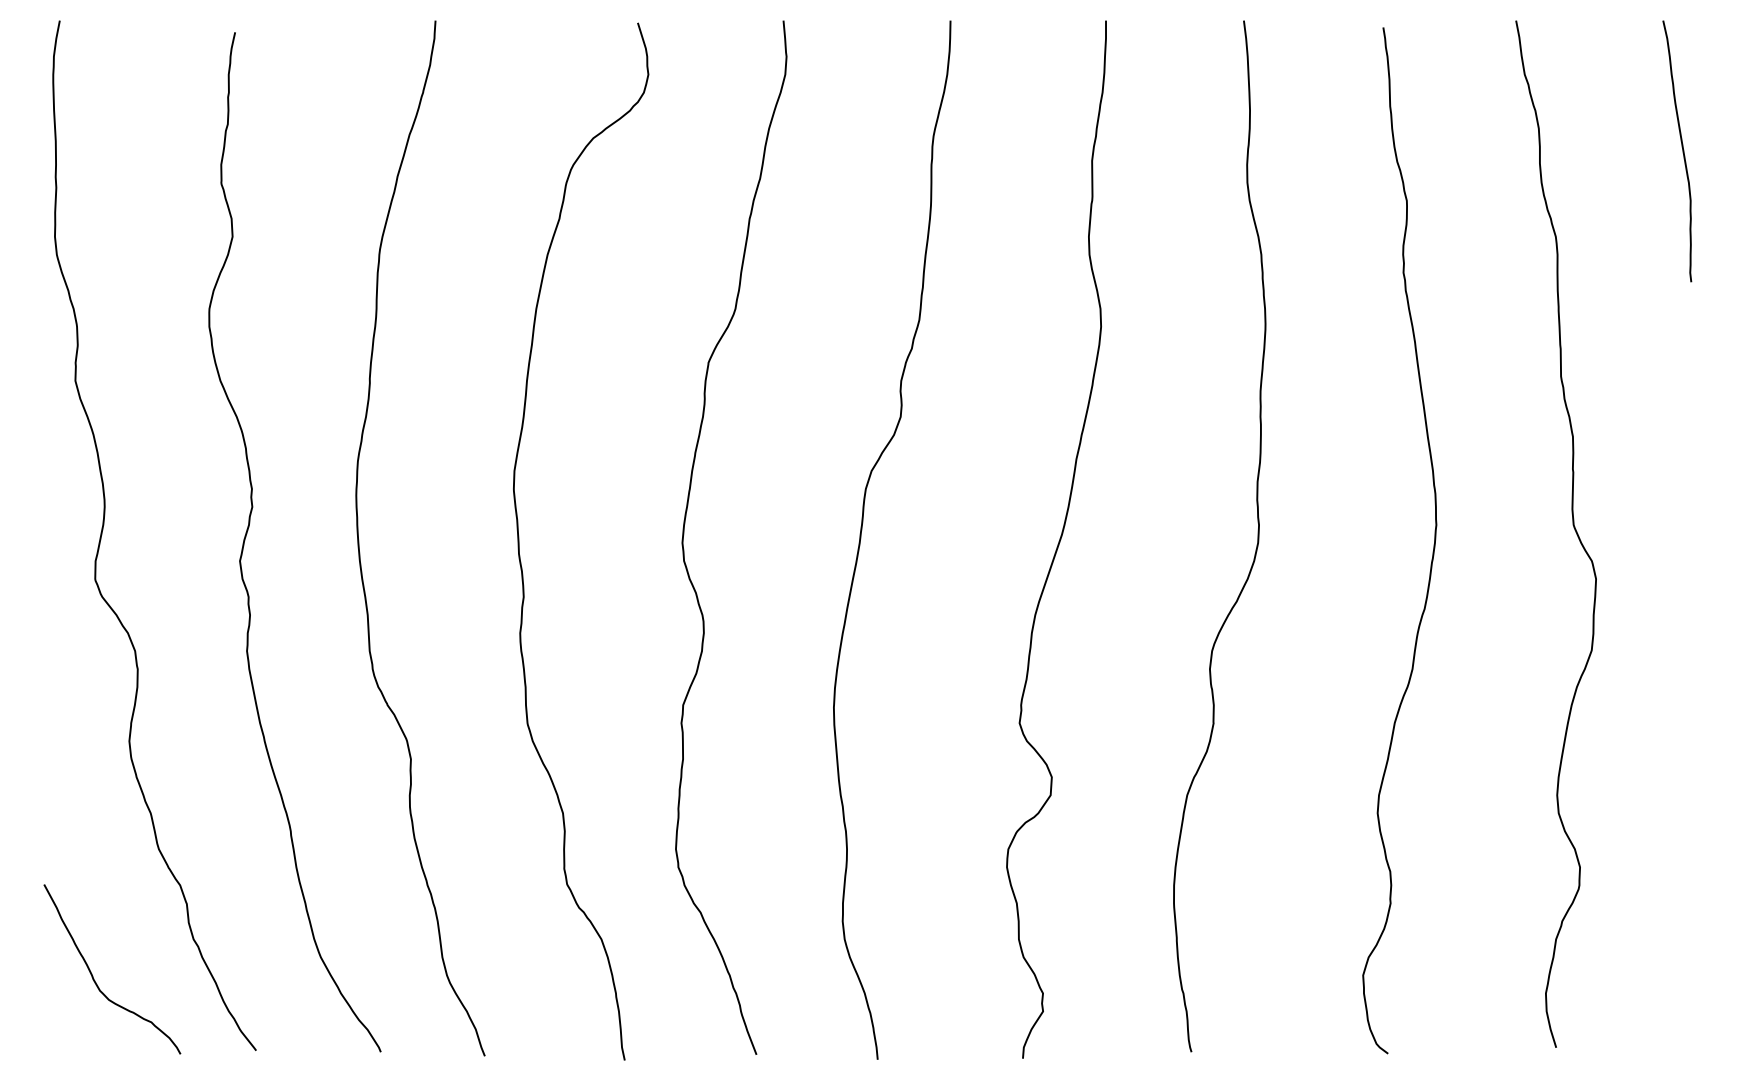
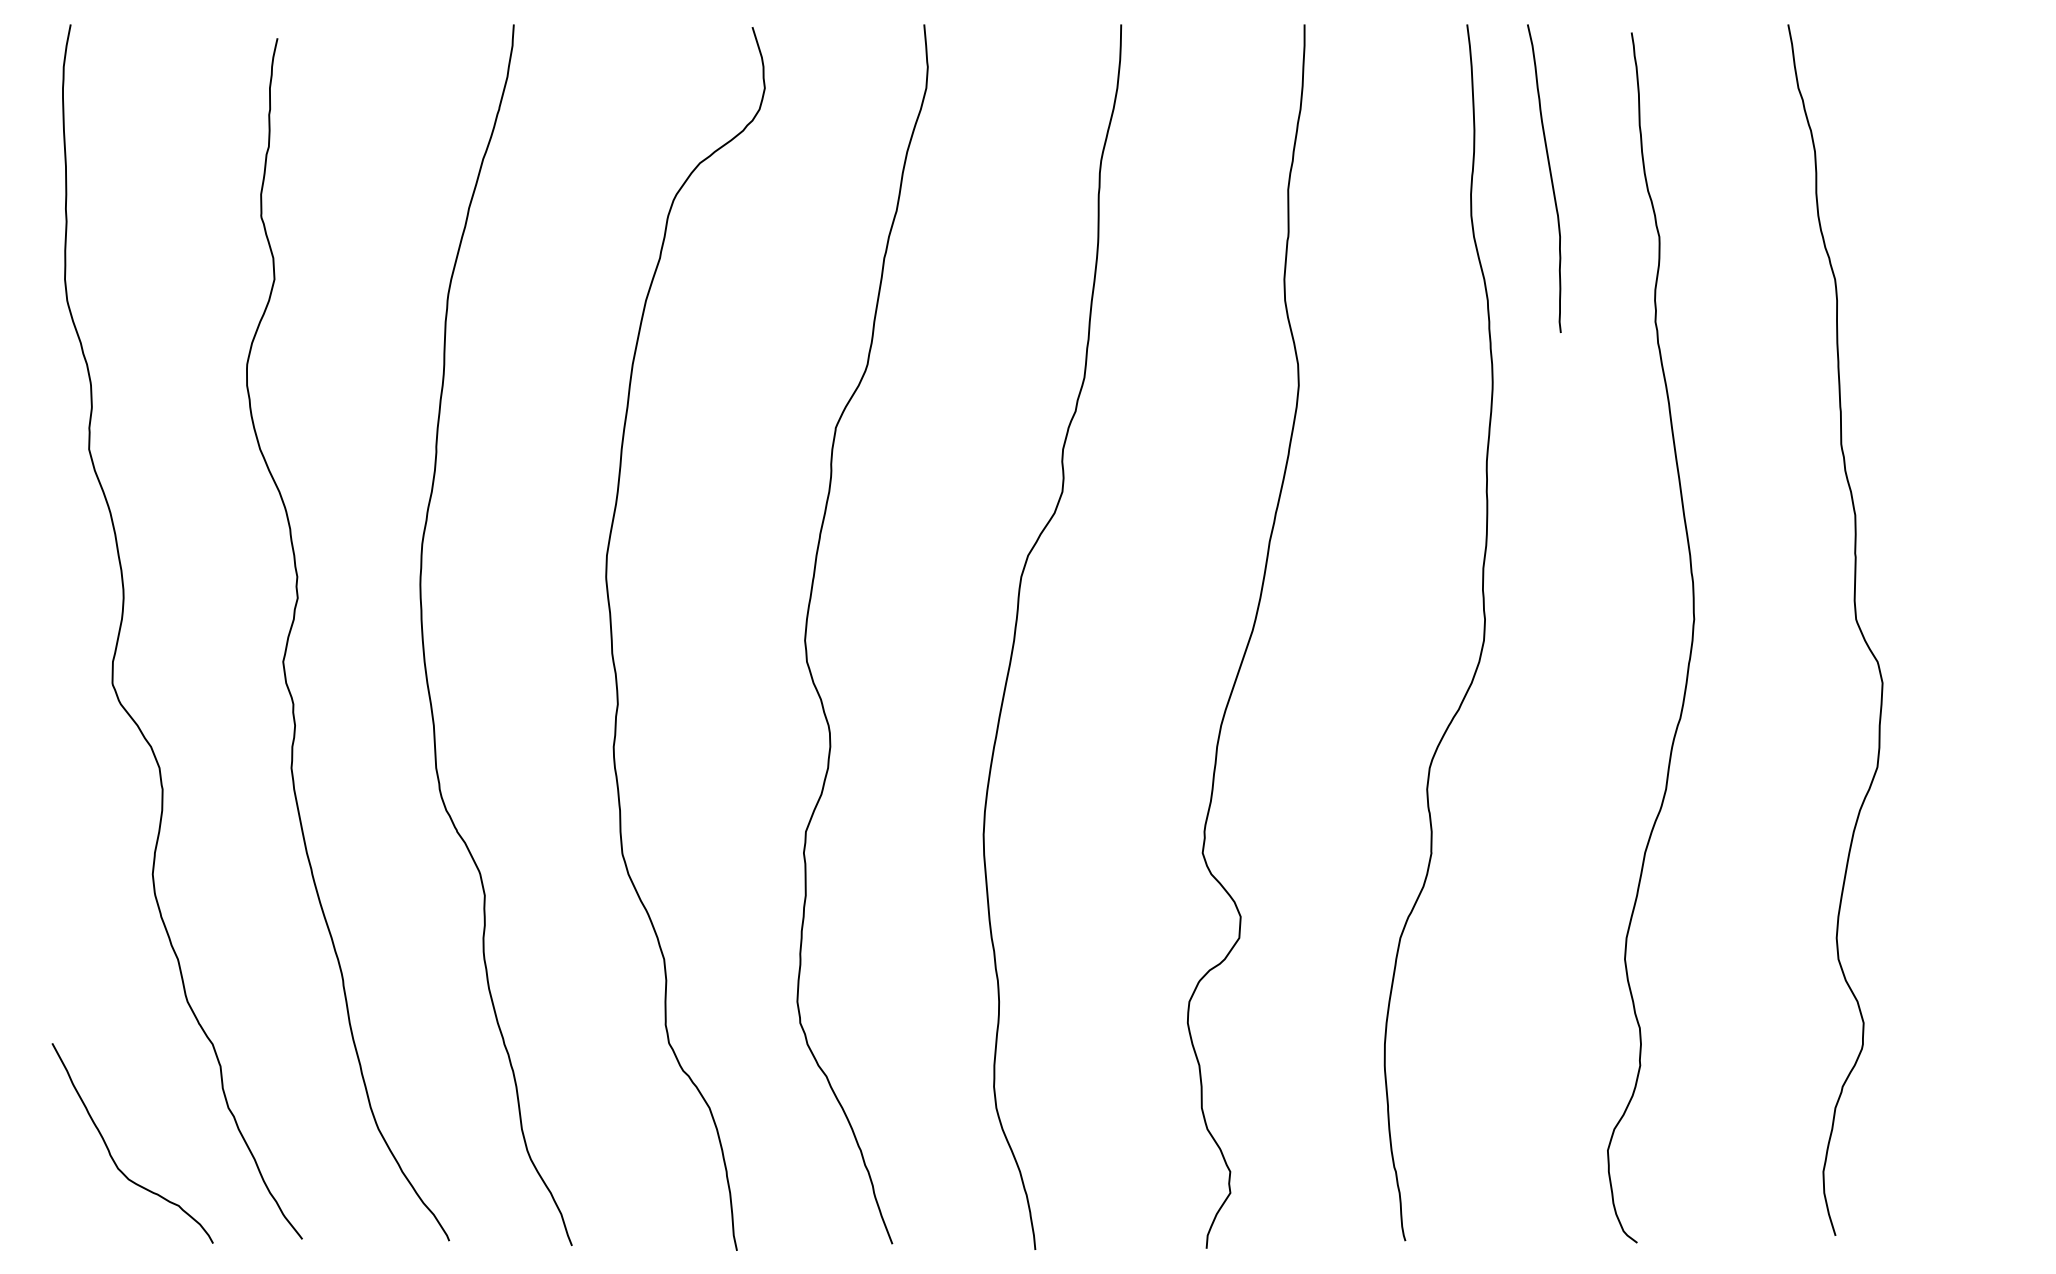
curve: (1682, 151) -> (1550, 178), moved

